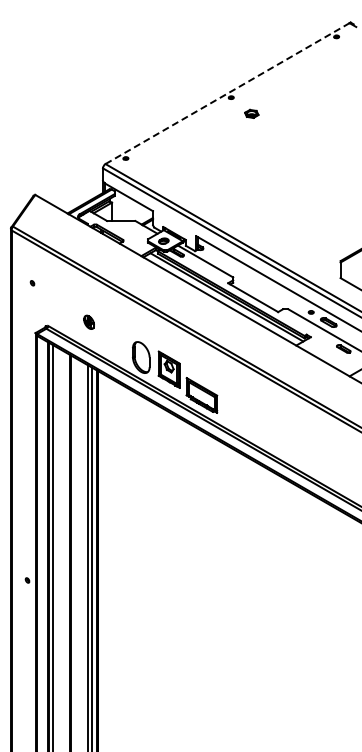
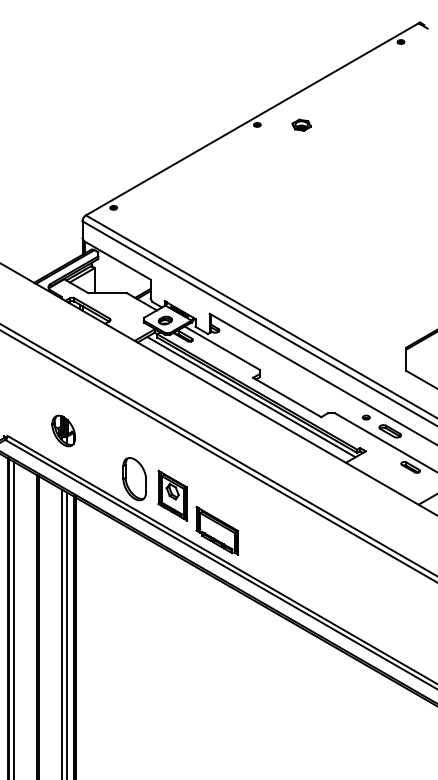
line: (227, 93) -> (252, 119), dashed -> solid
part: (251, 113) -> (301, 124), moved
part: (88, 322) -> (62, 431), size x1.67

